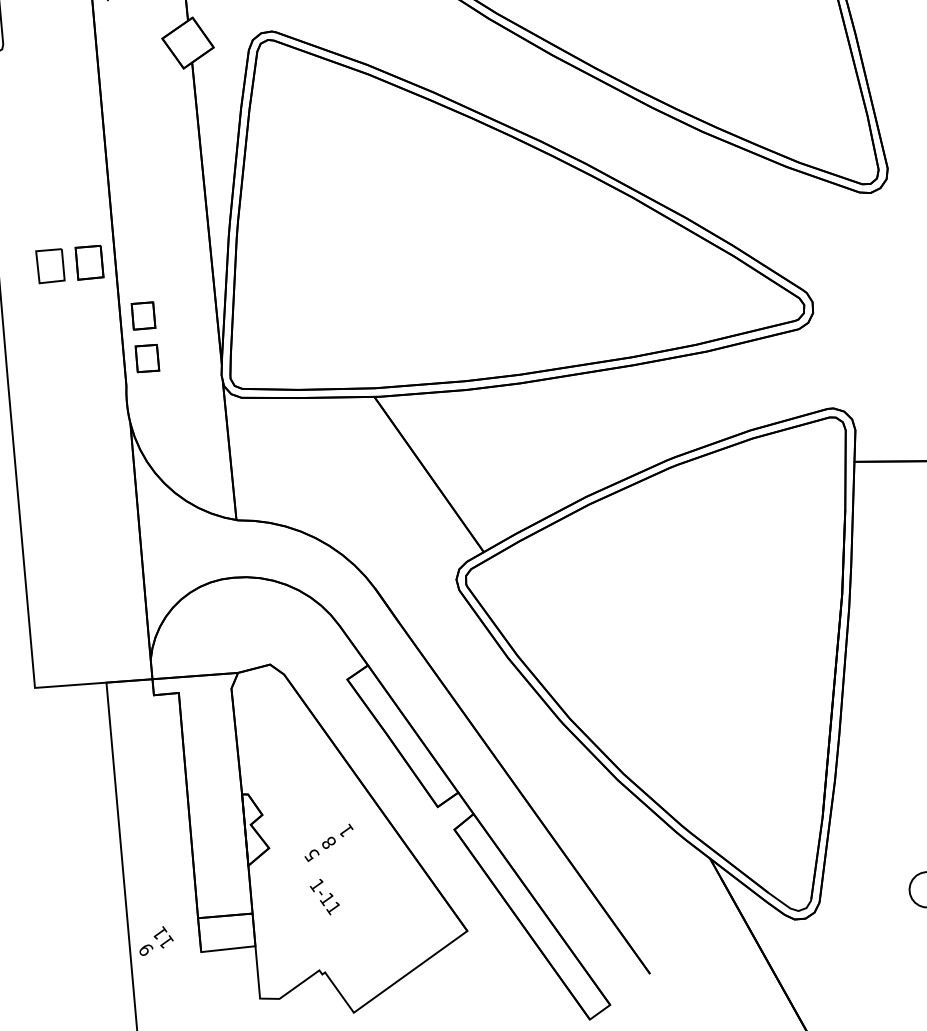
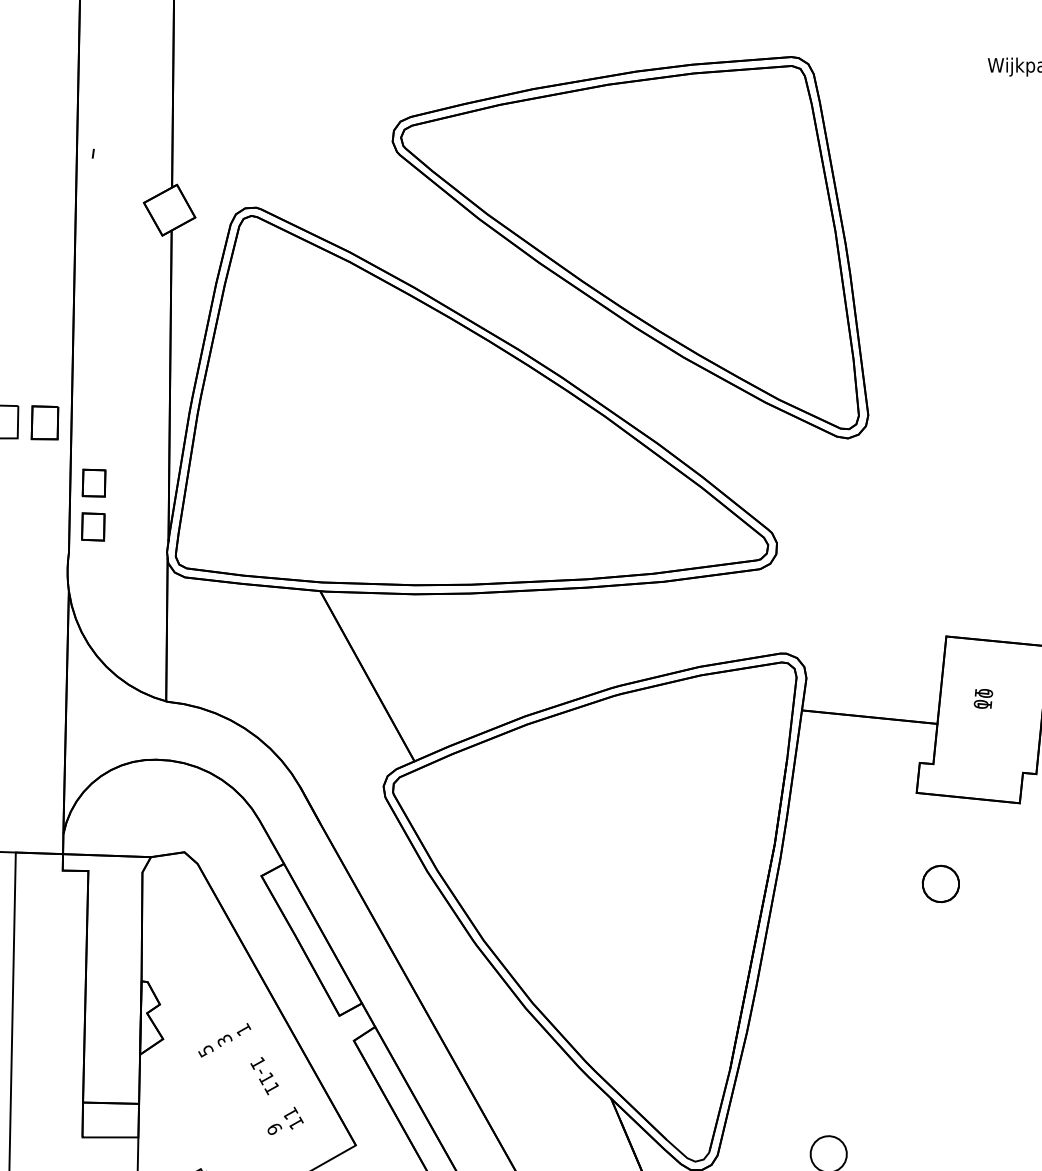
text: (328, 843) -> (224, 1040), 8 -> 3
text: (324, 897) -> (264, 1076), moved
text: (155, 940) -> (285, 1120), moved

